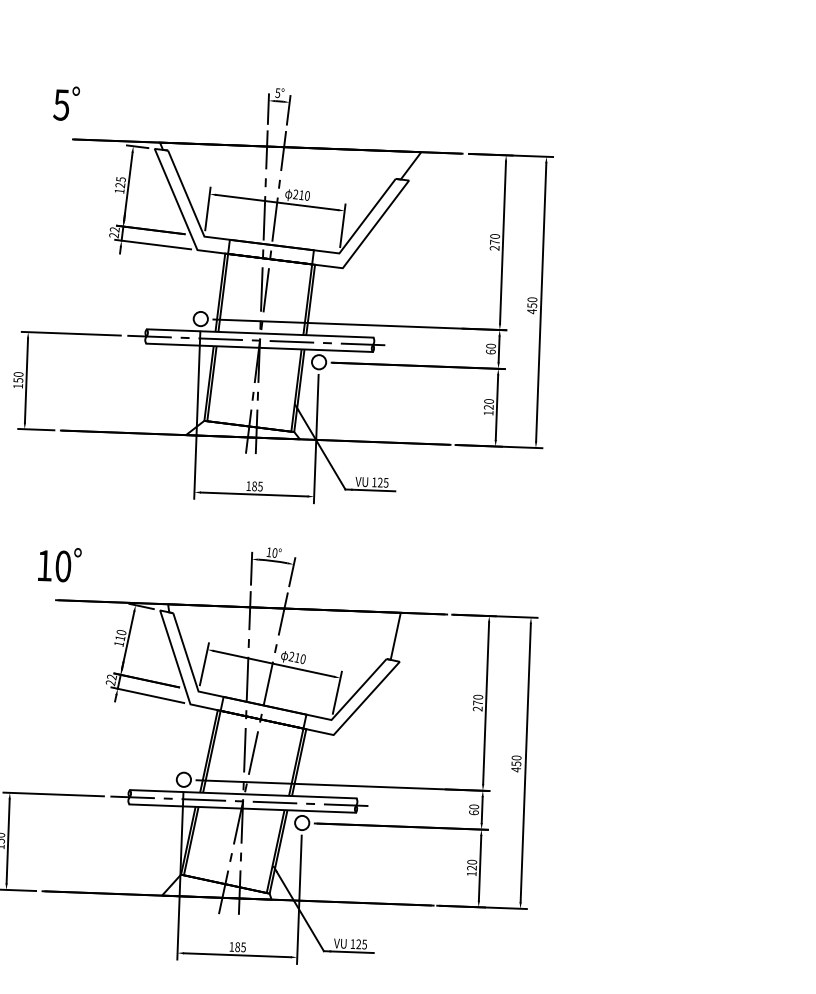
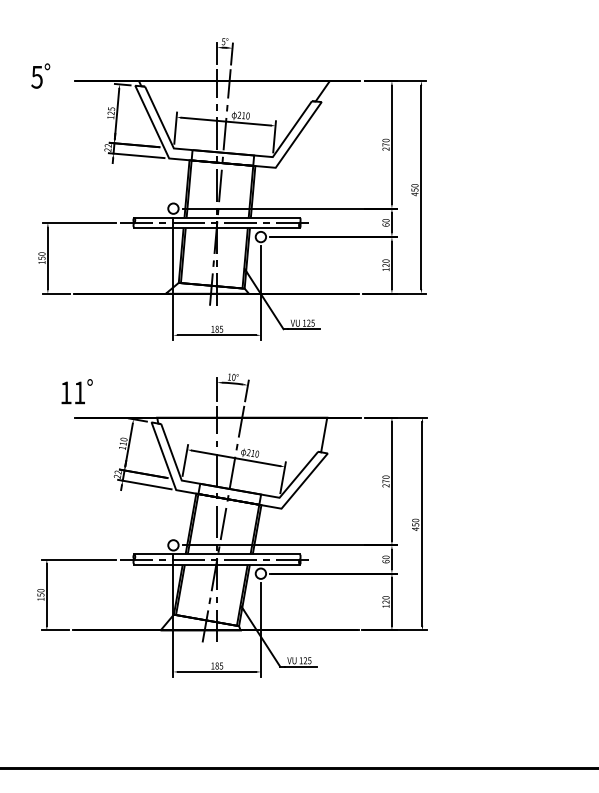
text: (66, 102) -> (40, 75), moved
text: (62, 565) -> (79, 392), 10 -> 11

